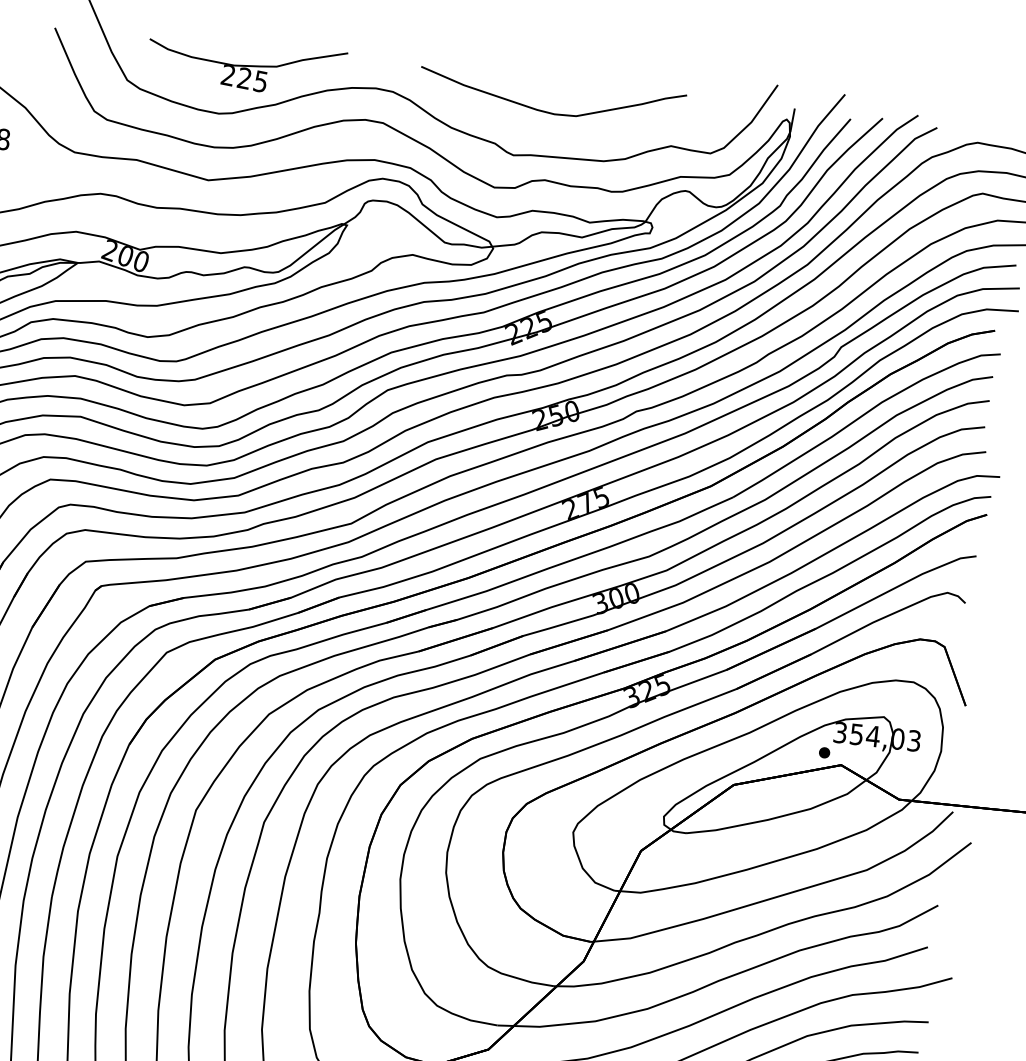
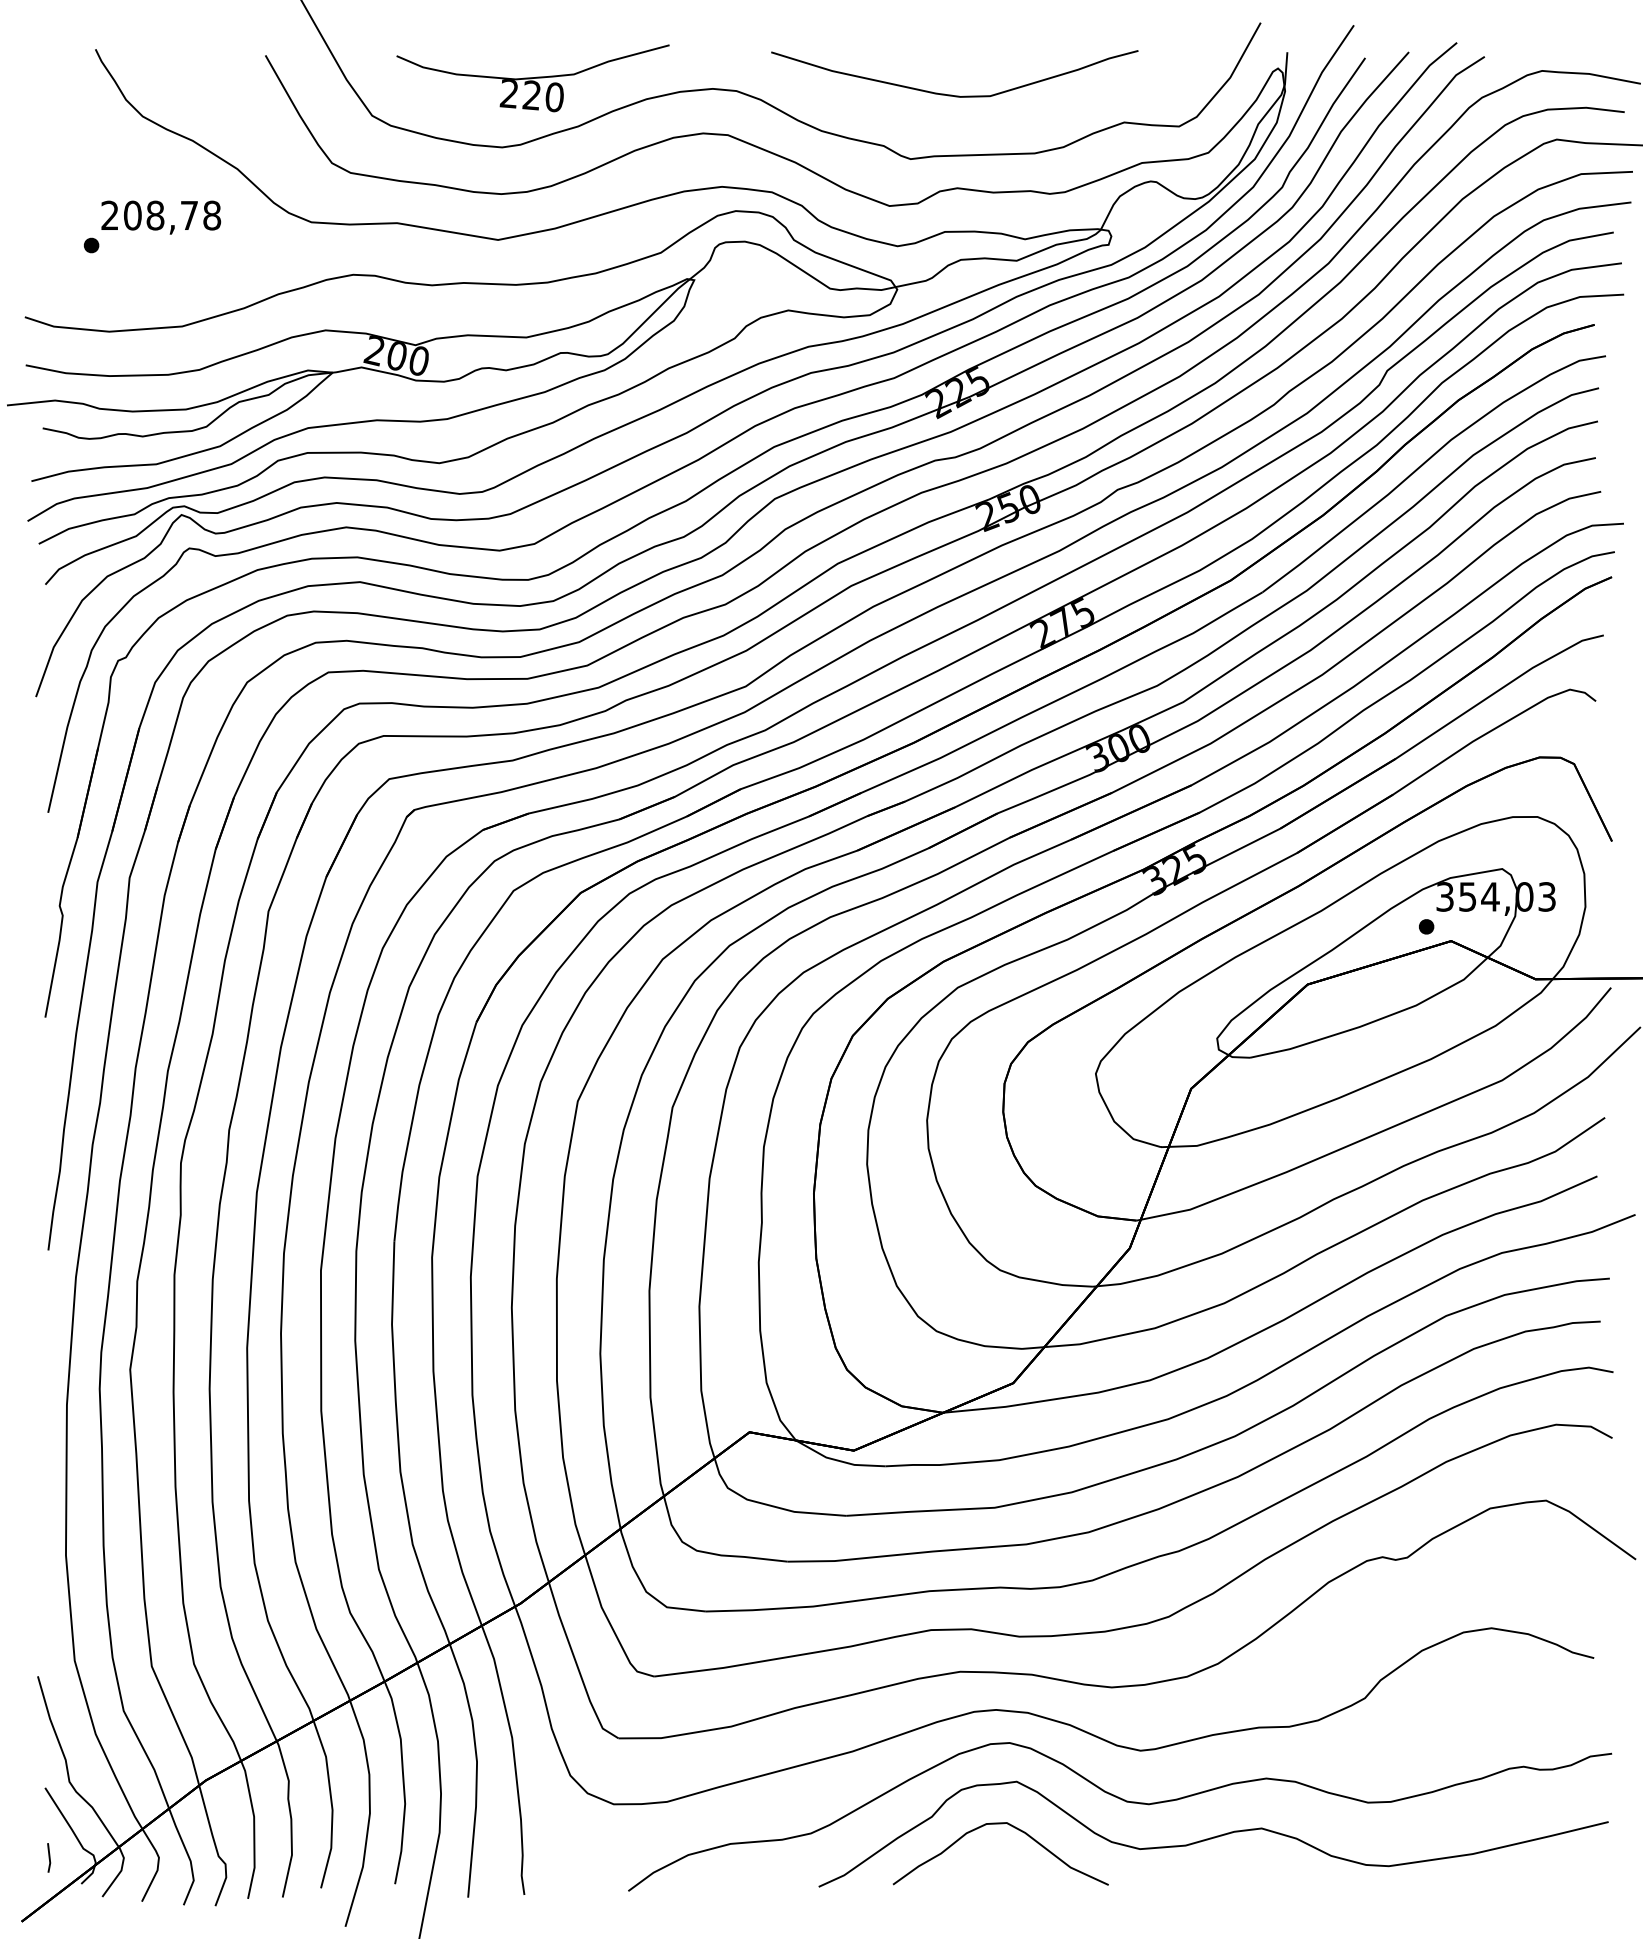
text: (260, 81) -> (554, 97), 225 -> 220

